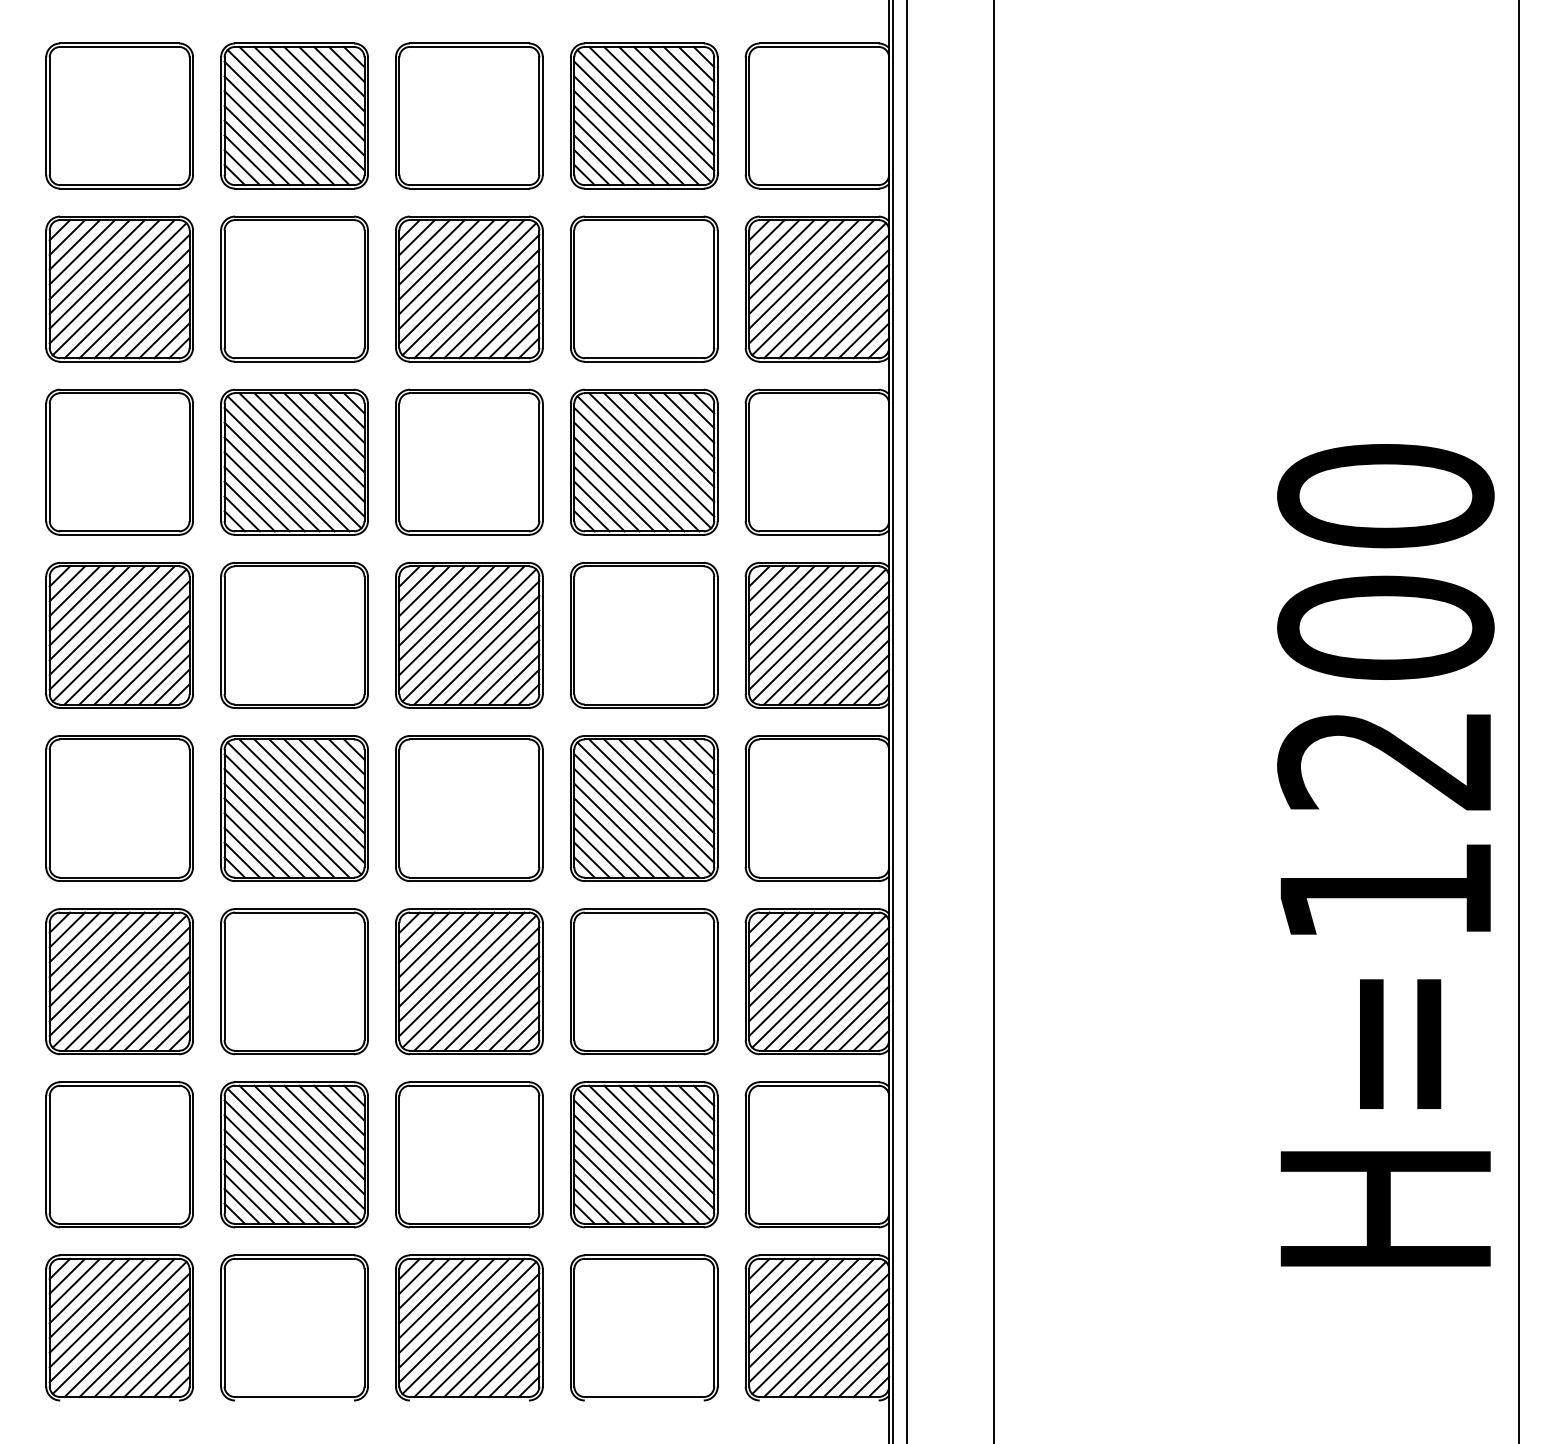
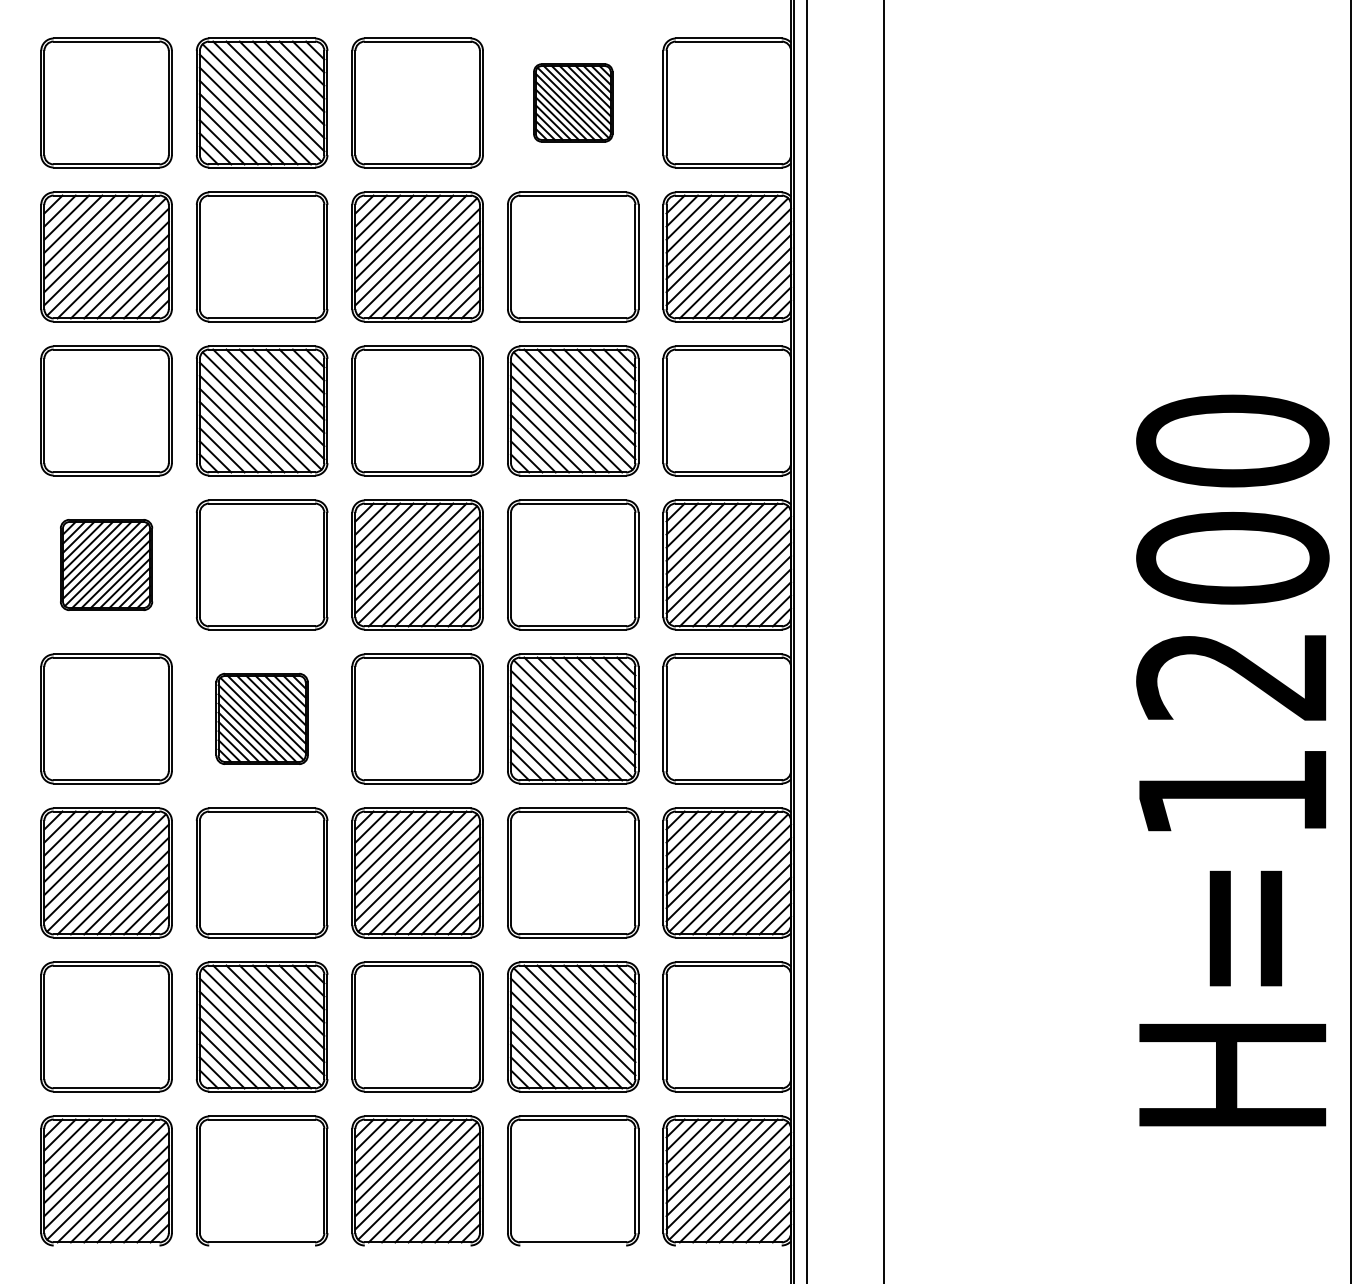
part: (644, 115) -> (573, 102), size x0.6
part: (119, 635) -> (106, 565), size x0.7
part: (294, 808) -> (262, 718), size x0.7

